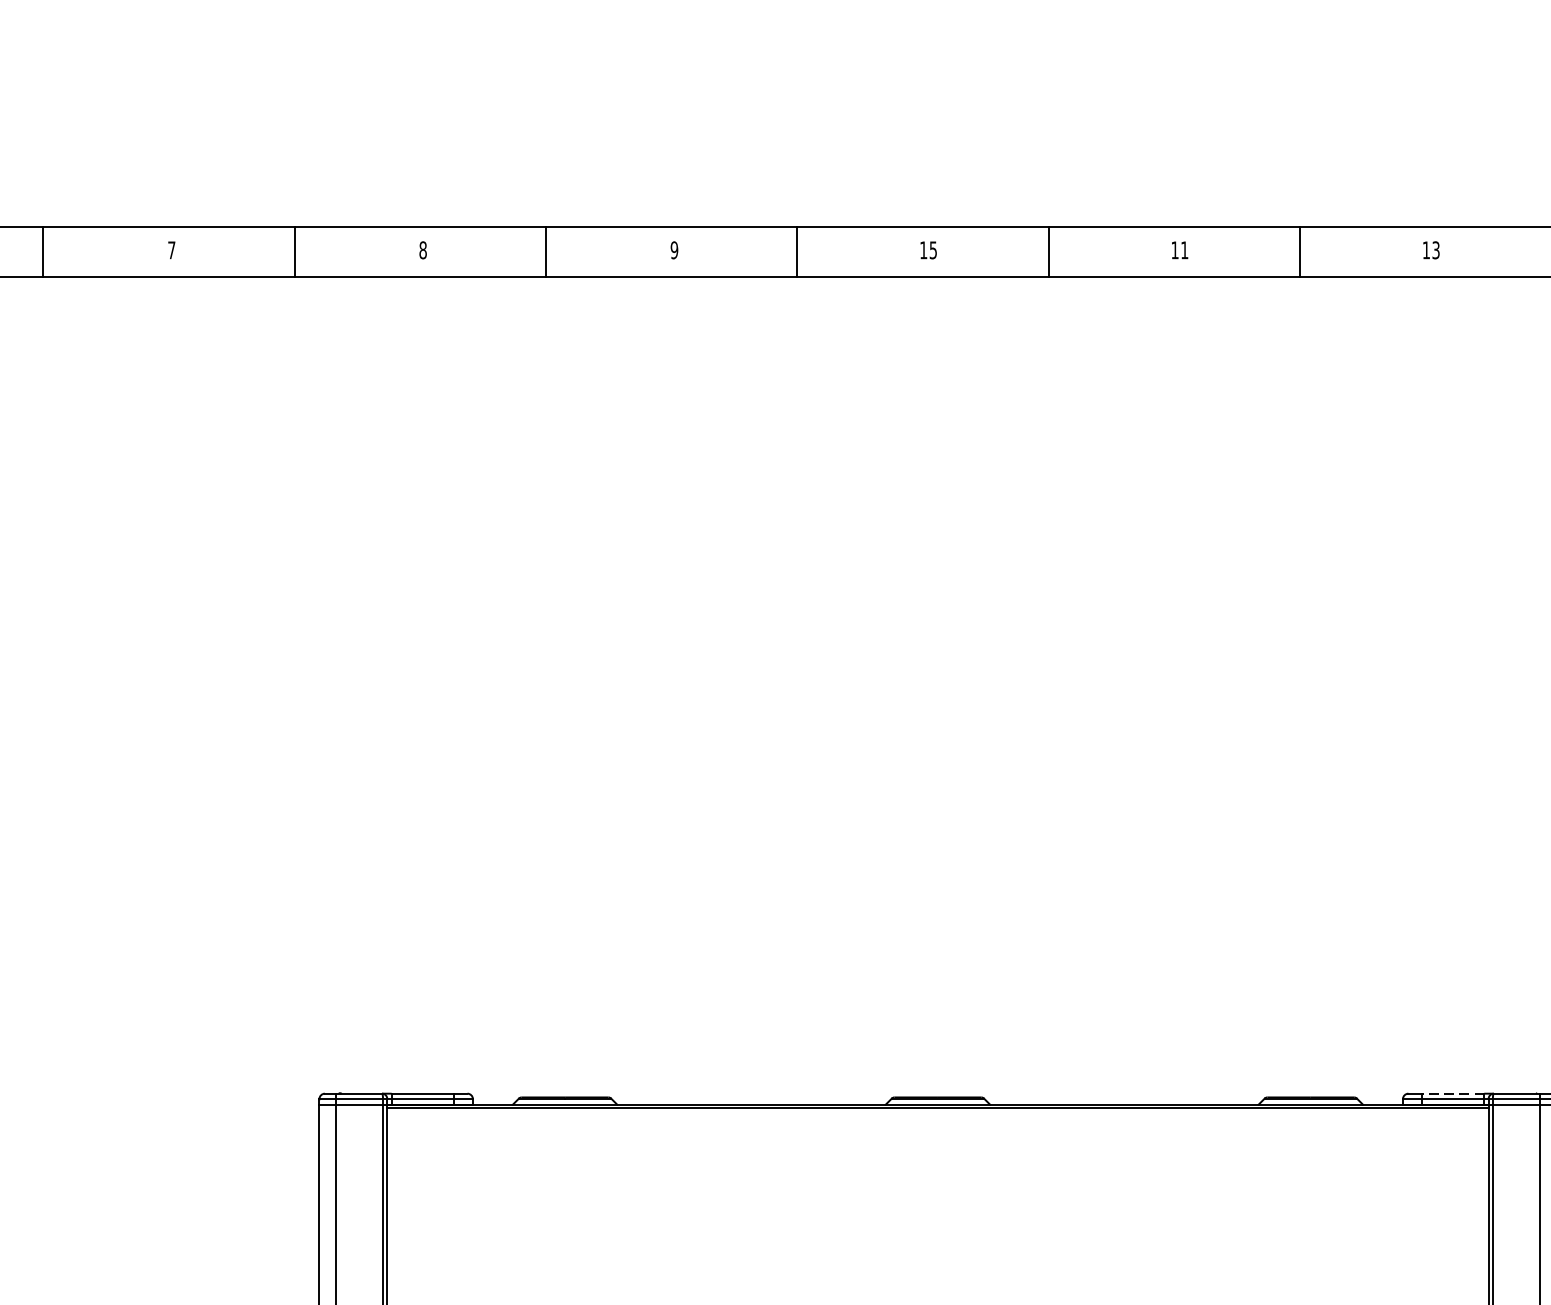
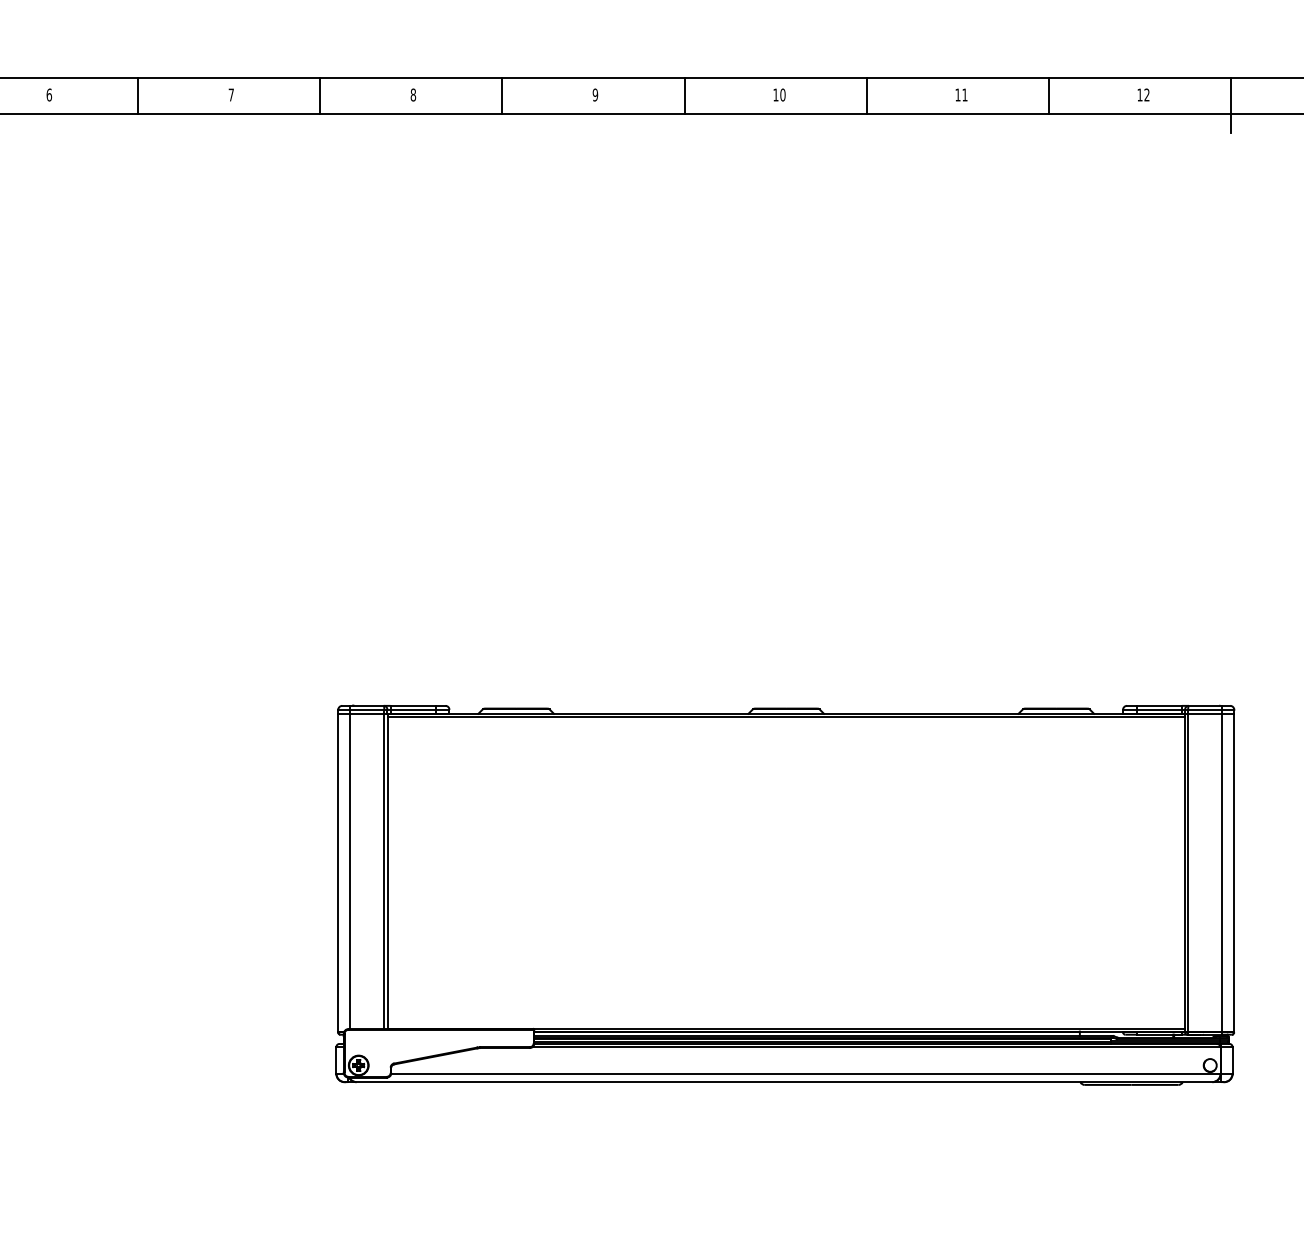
text: (932, 249) -> (782, 94), 15 -> 10
text: (1435, 250) -> (1146, 95), 13 -> 12
line: (1451, 1093) -> (1158, 705), dashed -> solid

